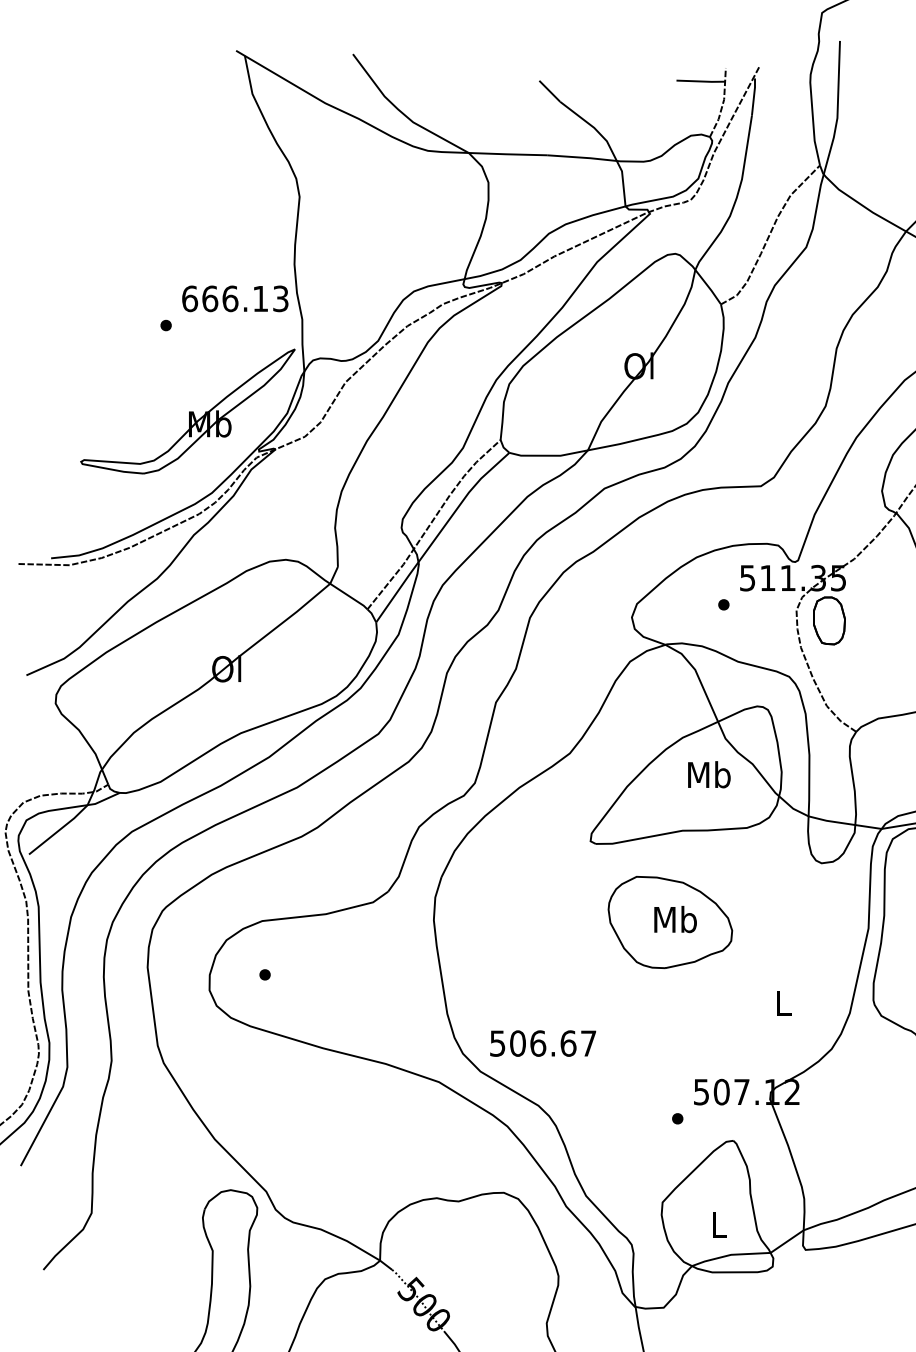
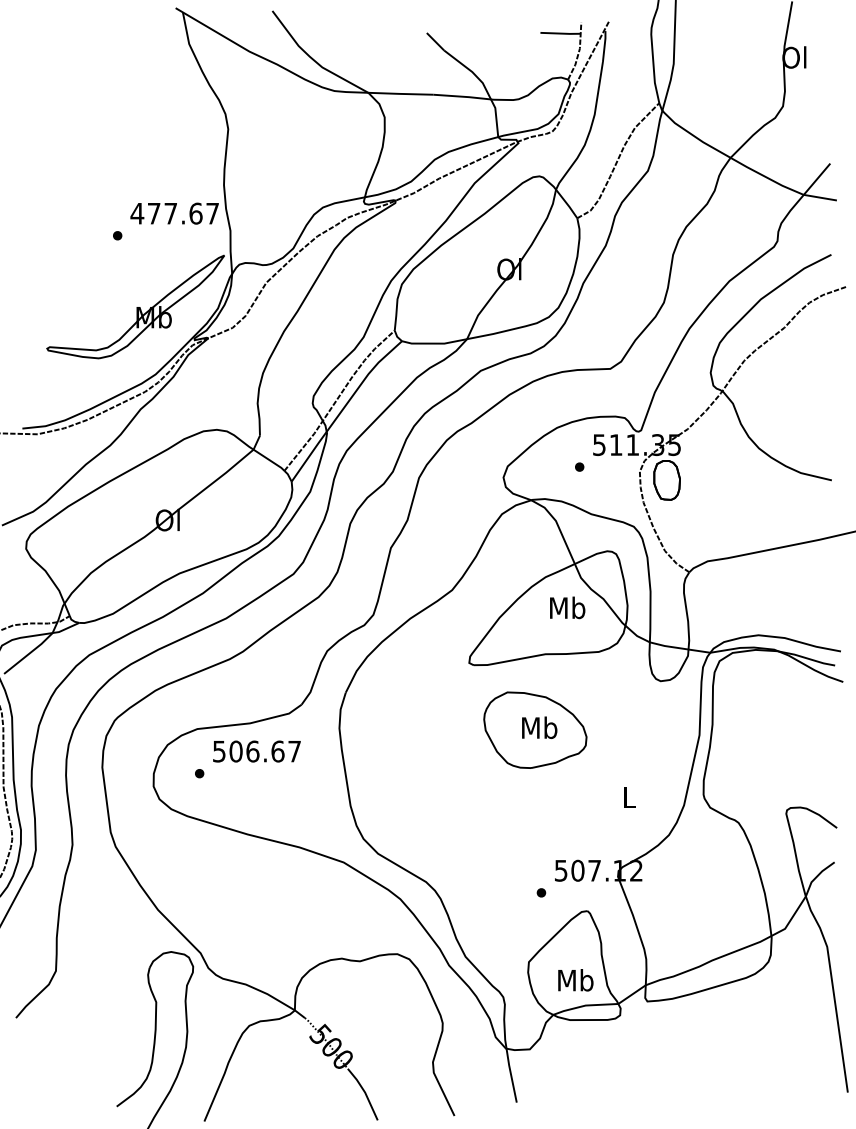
text: (234, 298) -> (174, 213), 666.13 -> 477.67
text: (542, 1043) -> (256, 751), moved
text: (718, 1224) -> (575, 980), L -> Mb

